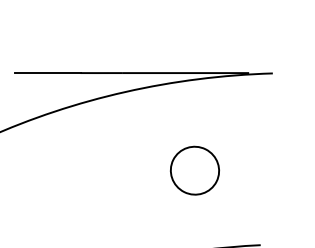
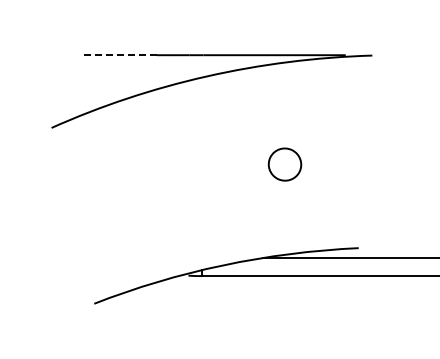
line: (48, 73) -> (120, 55), solid -> dashed
part: (194, 170) -> (284, 164), size x0.6

